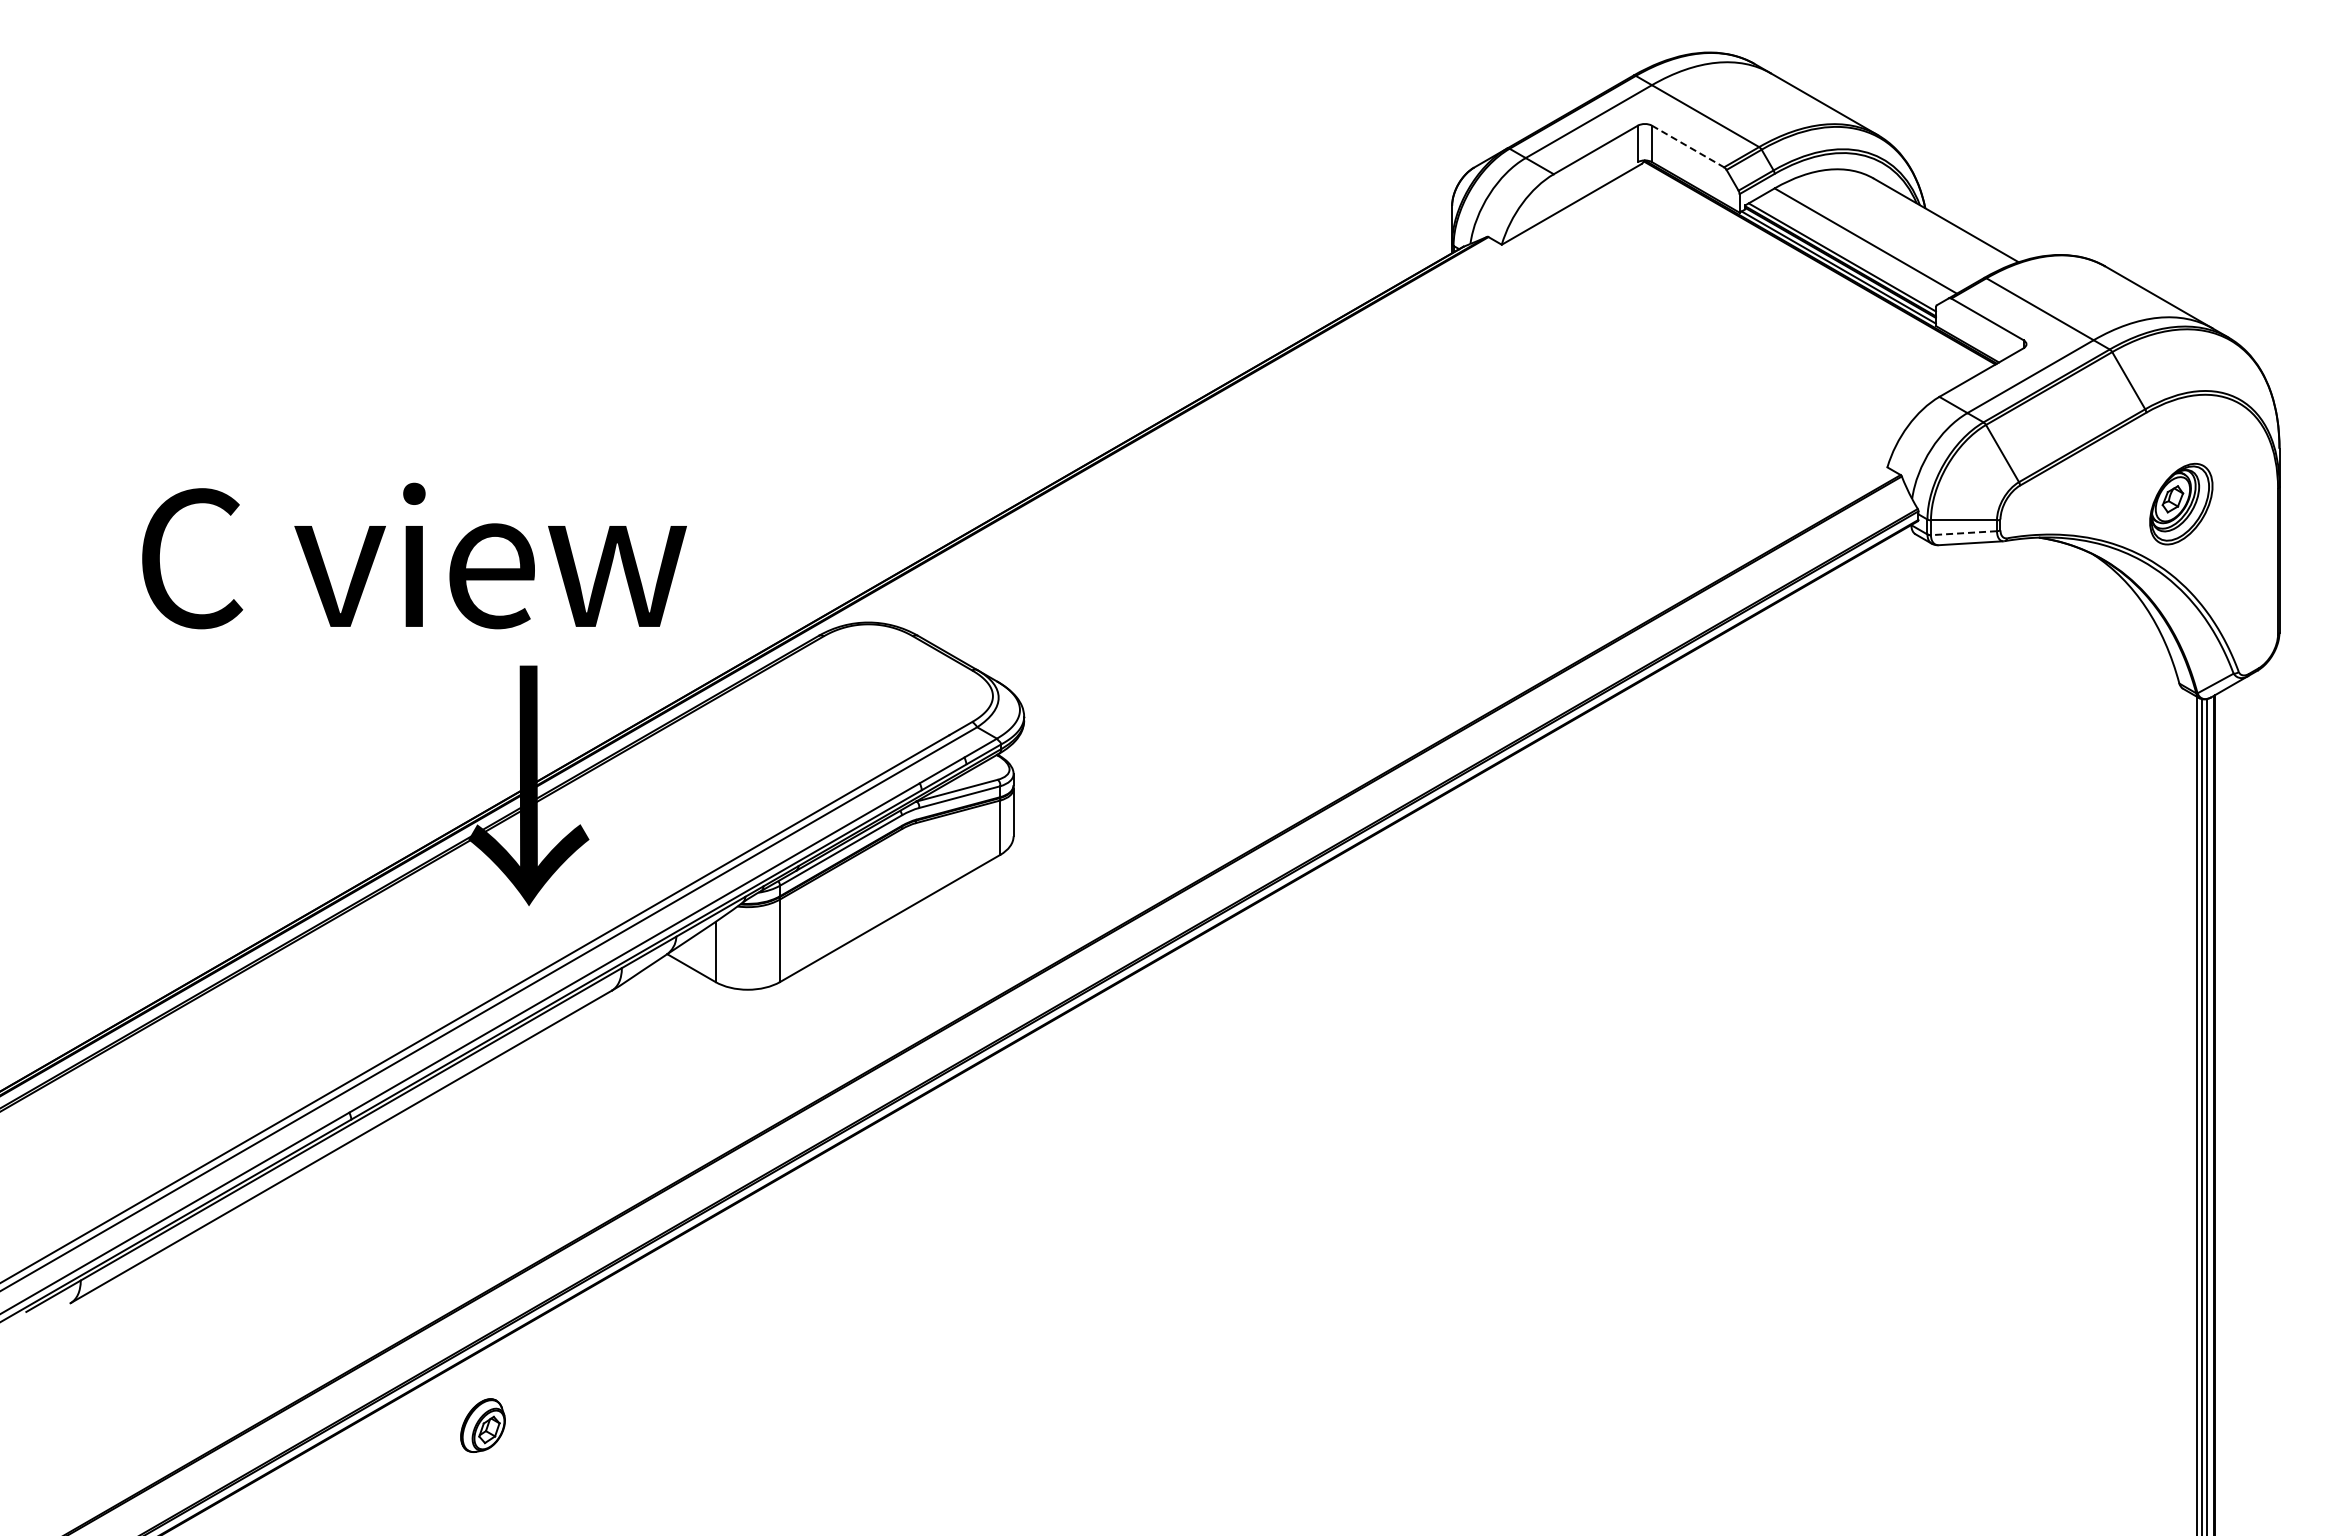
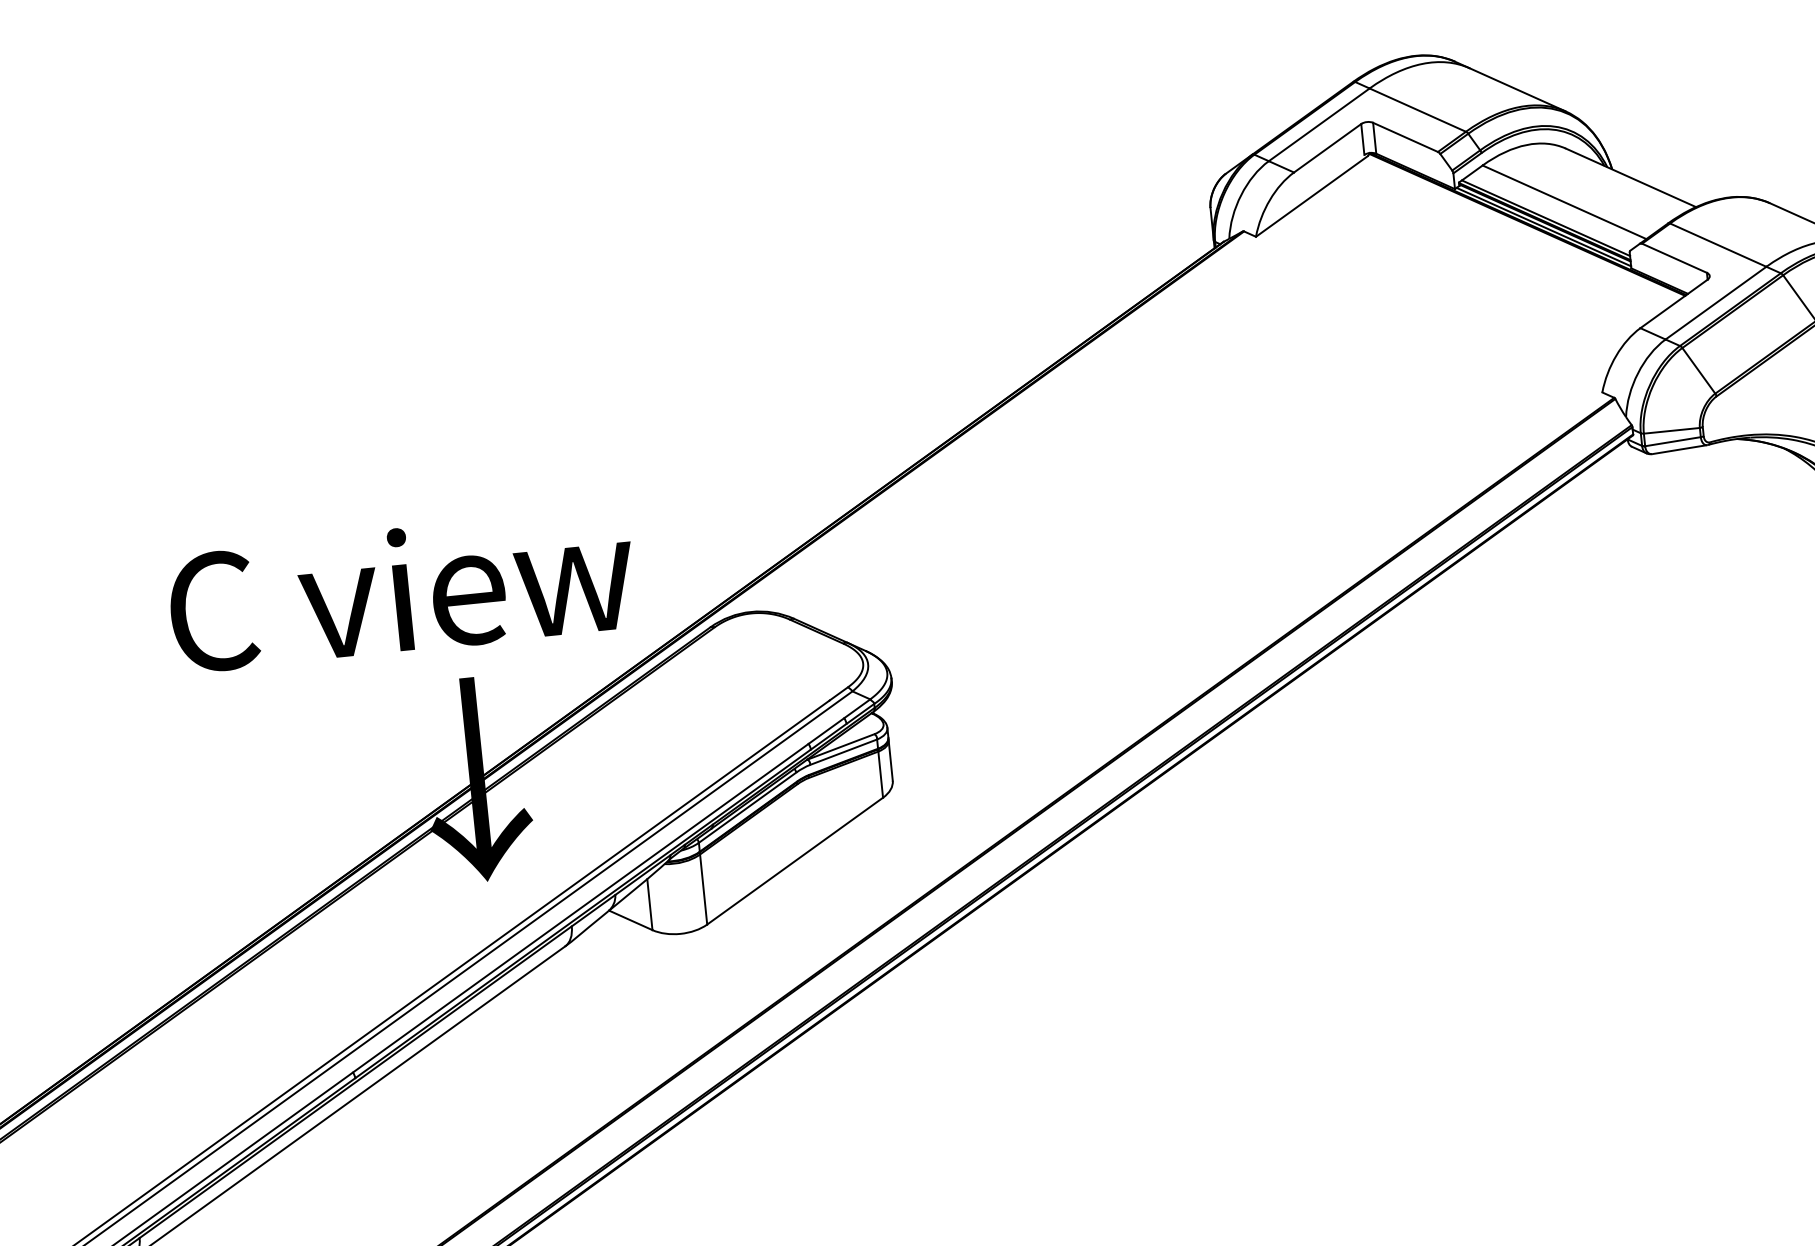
line: (1688, 146) -> (1405, 137), dashed -> solid
line: (1963, 533) -> (1672, 442), dashed -> solid
text: (414, 555) -> (401, 589), moved

